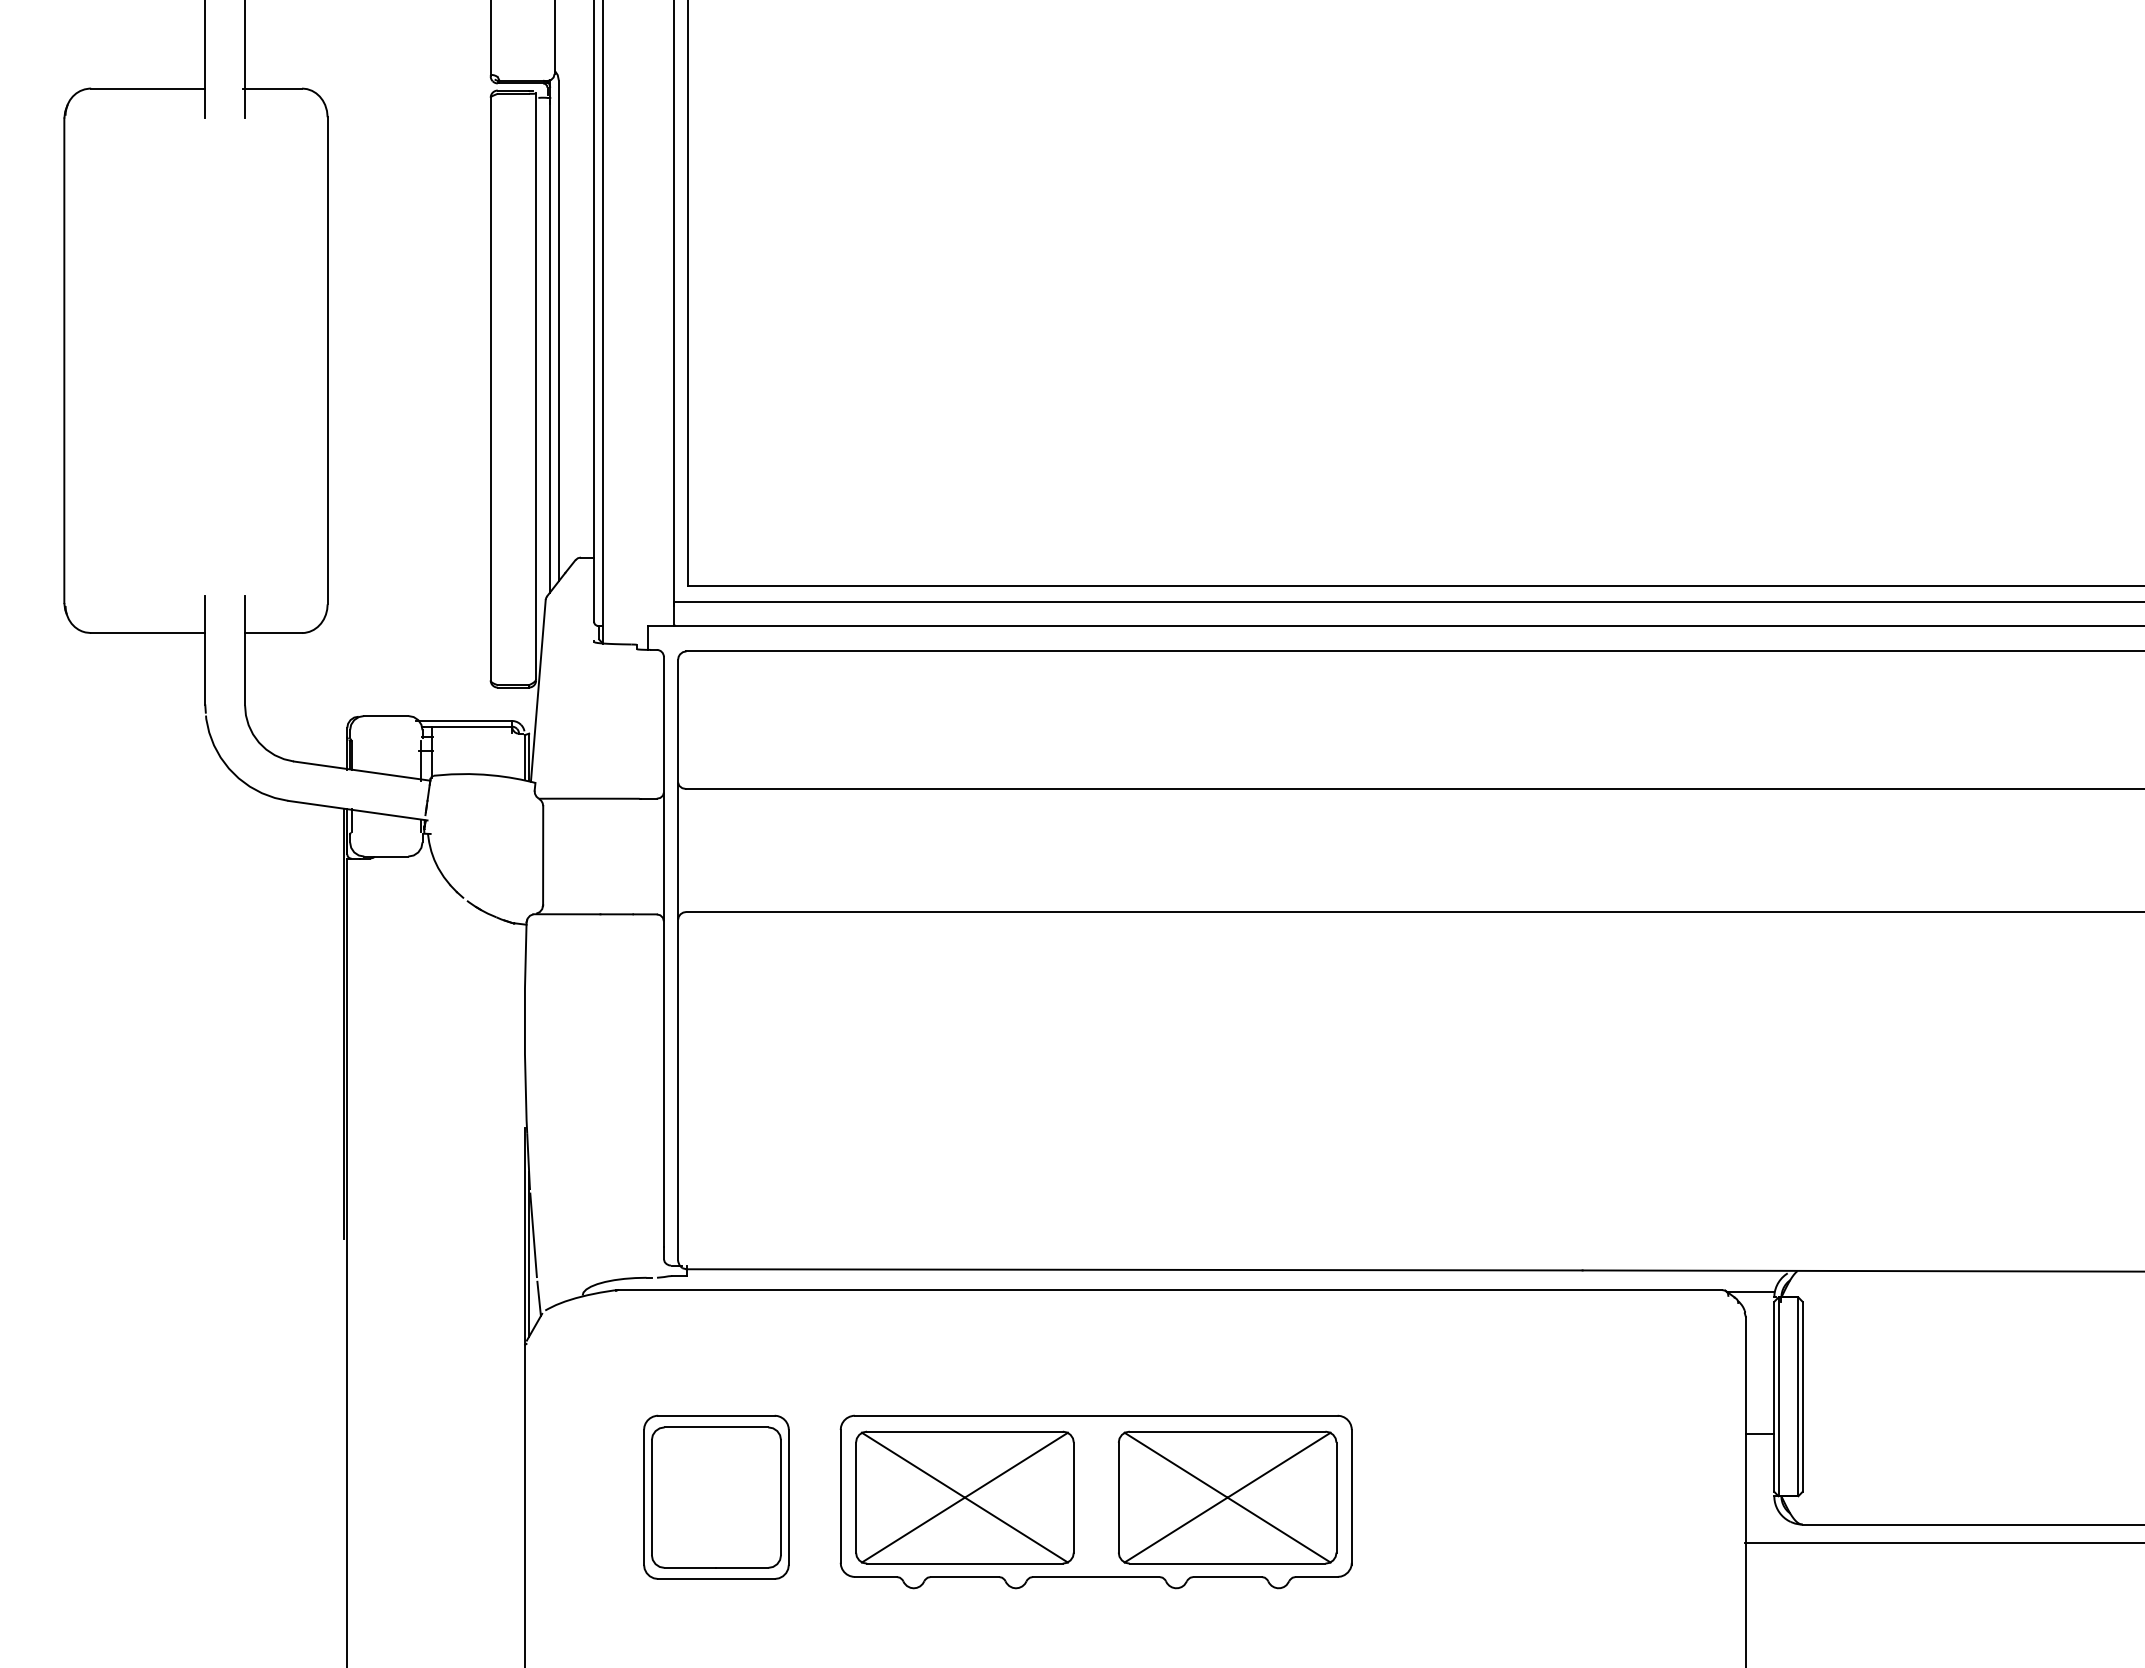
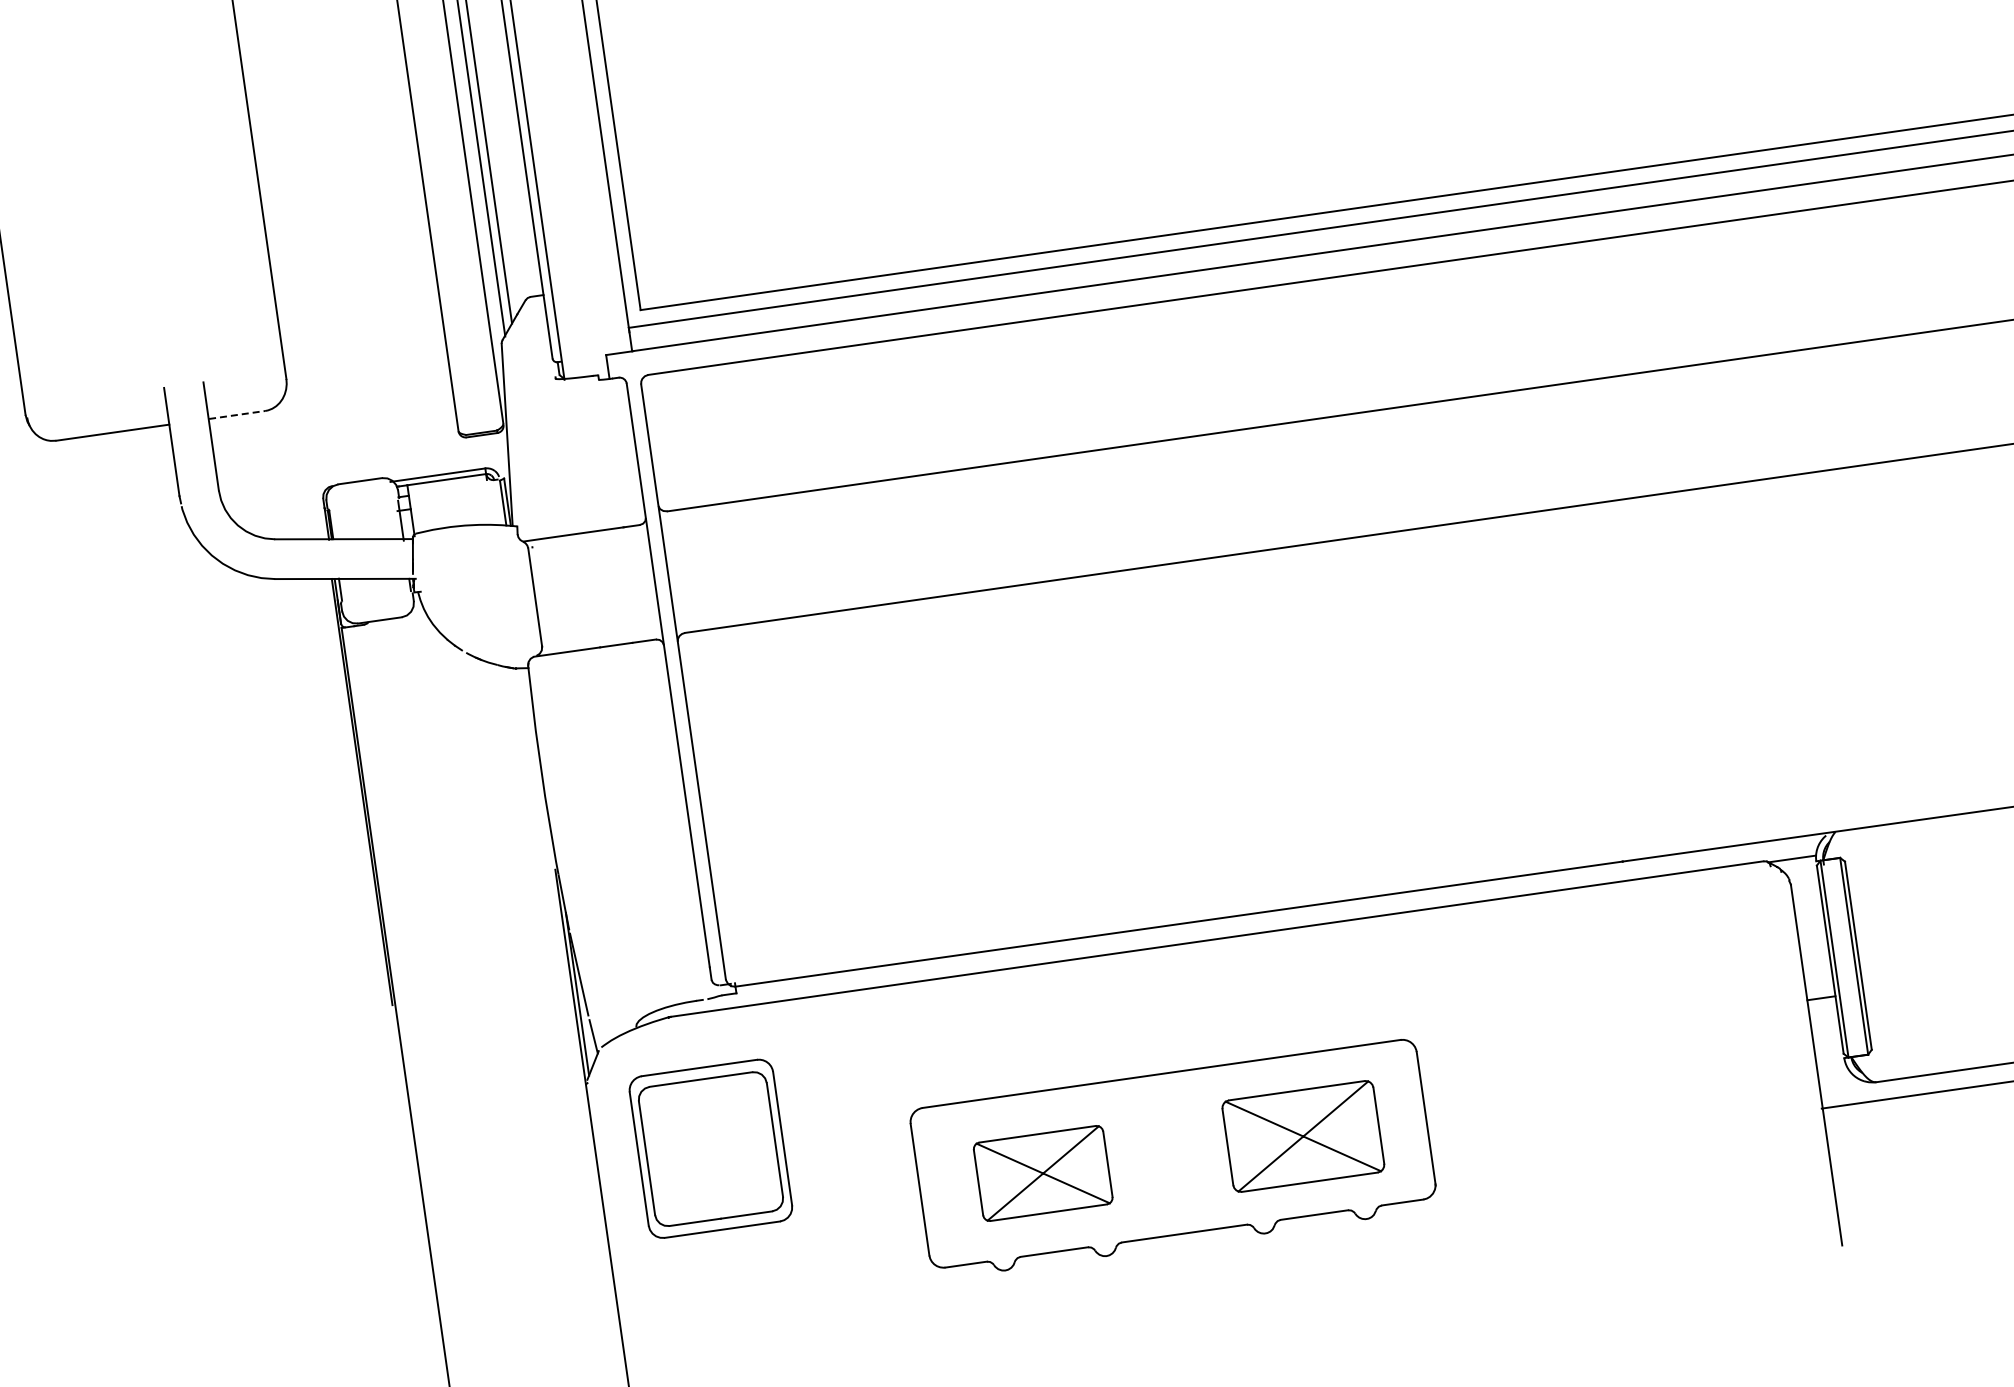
line: (274, 633) -> (237, 415), solid -> dashed
part: (716, 1496) -> (710, 1147), moved
part: (964, 1497) -> (1042, 1173), size x0.6
part: (1227, 1497) -> (1303, 1136), size x0.7

